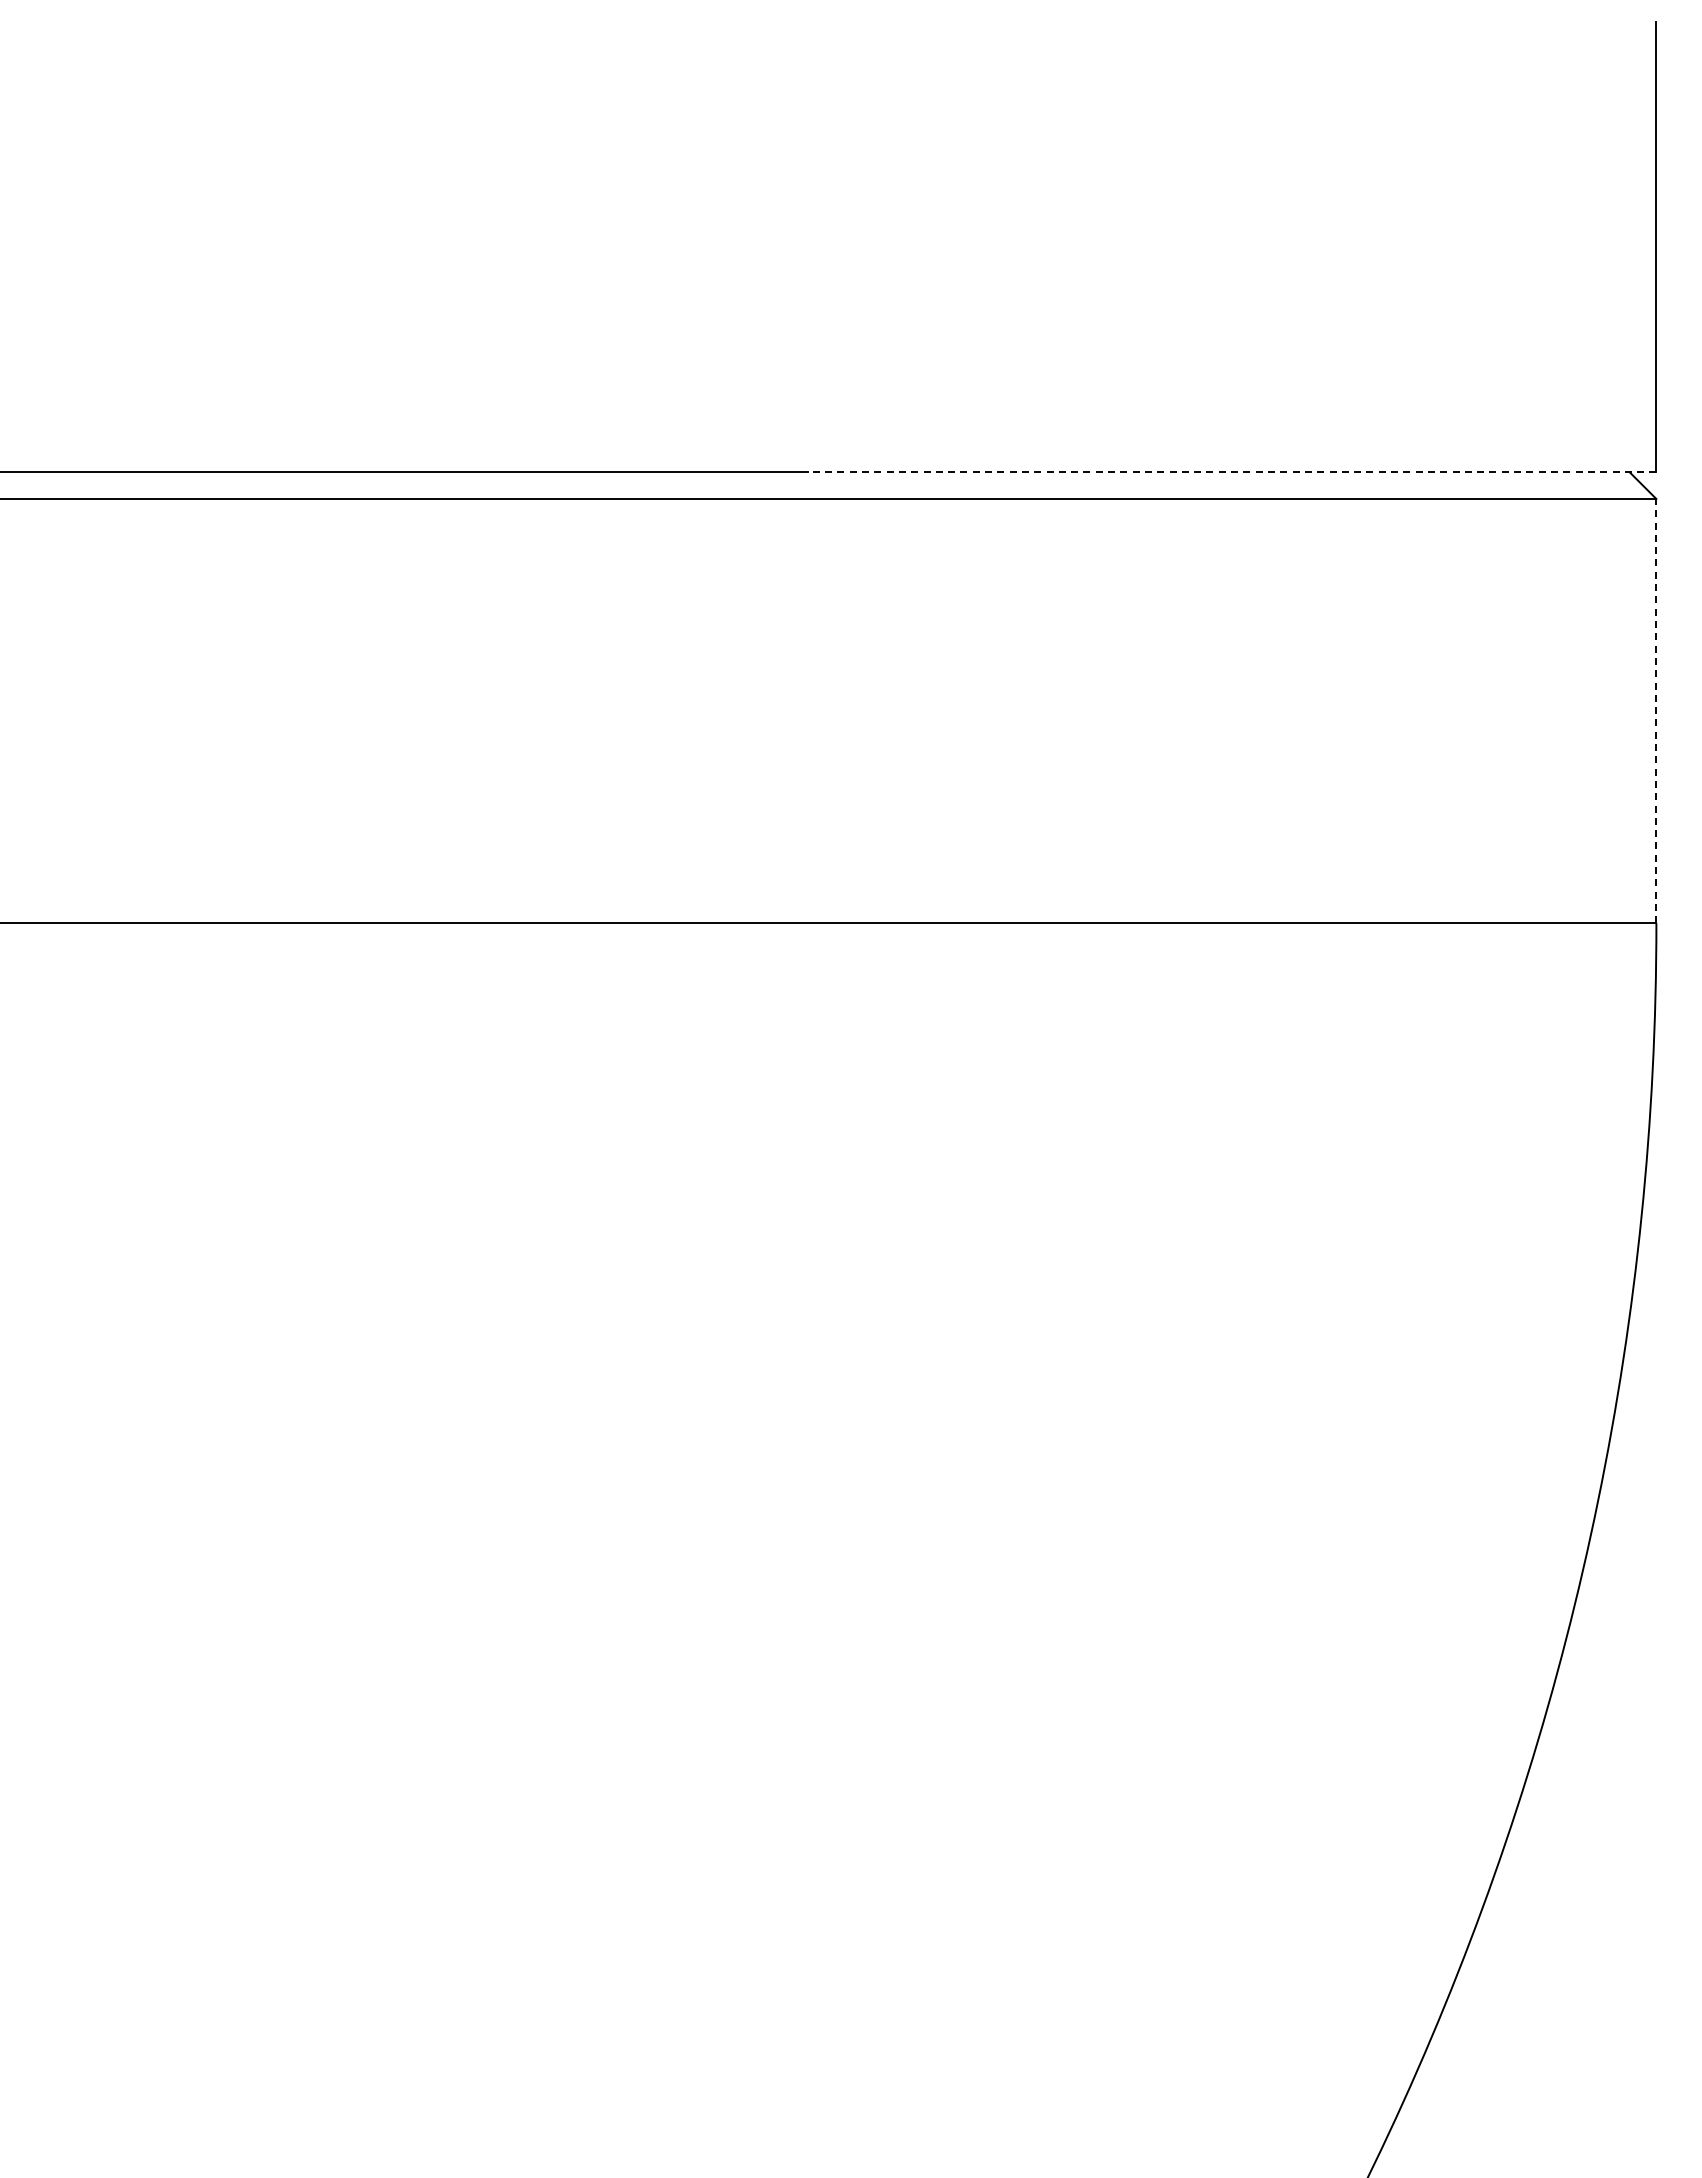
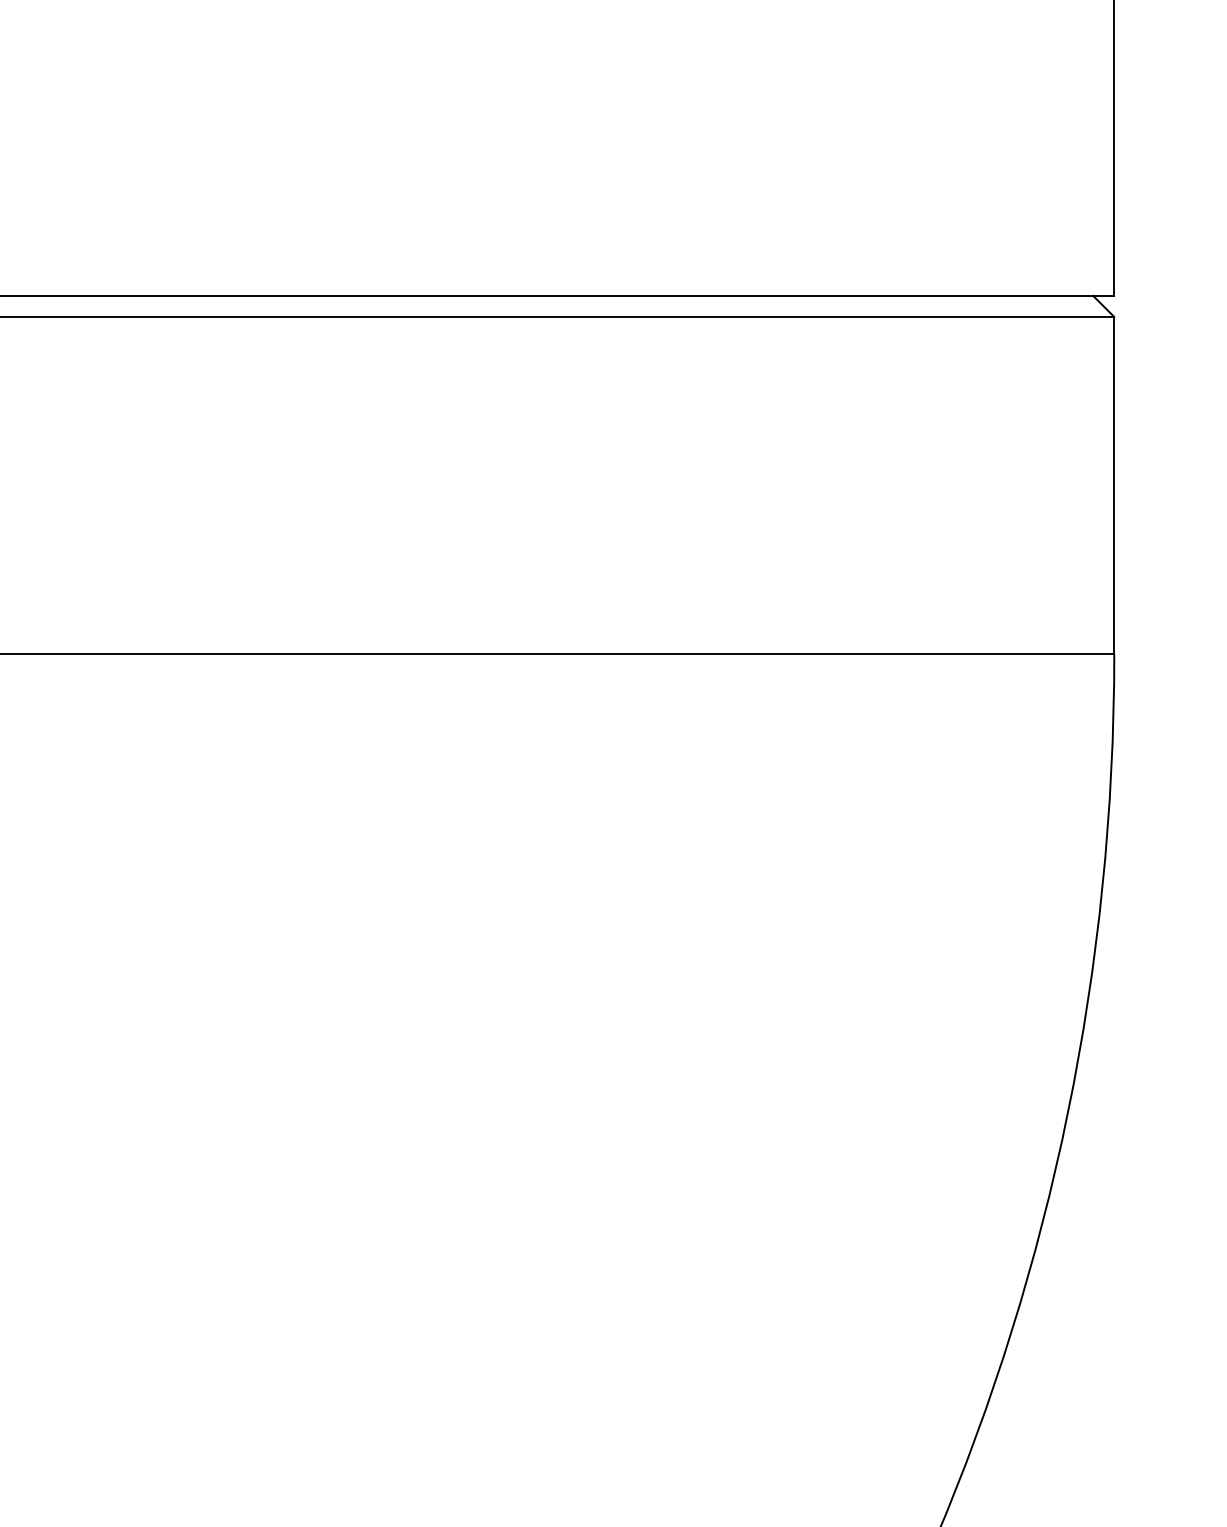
line: (1231, 472) -> (776, 295), dashed -> solid
line: (1656, 710) -> (1114, 484), dashed -> solid

